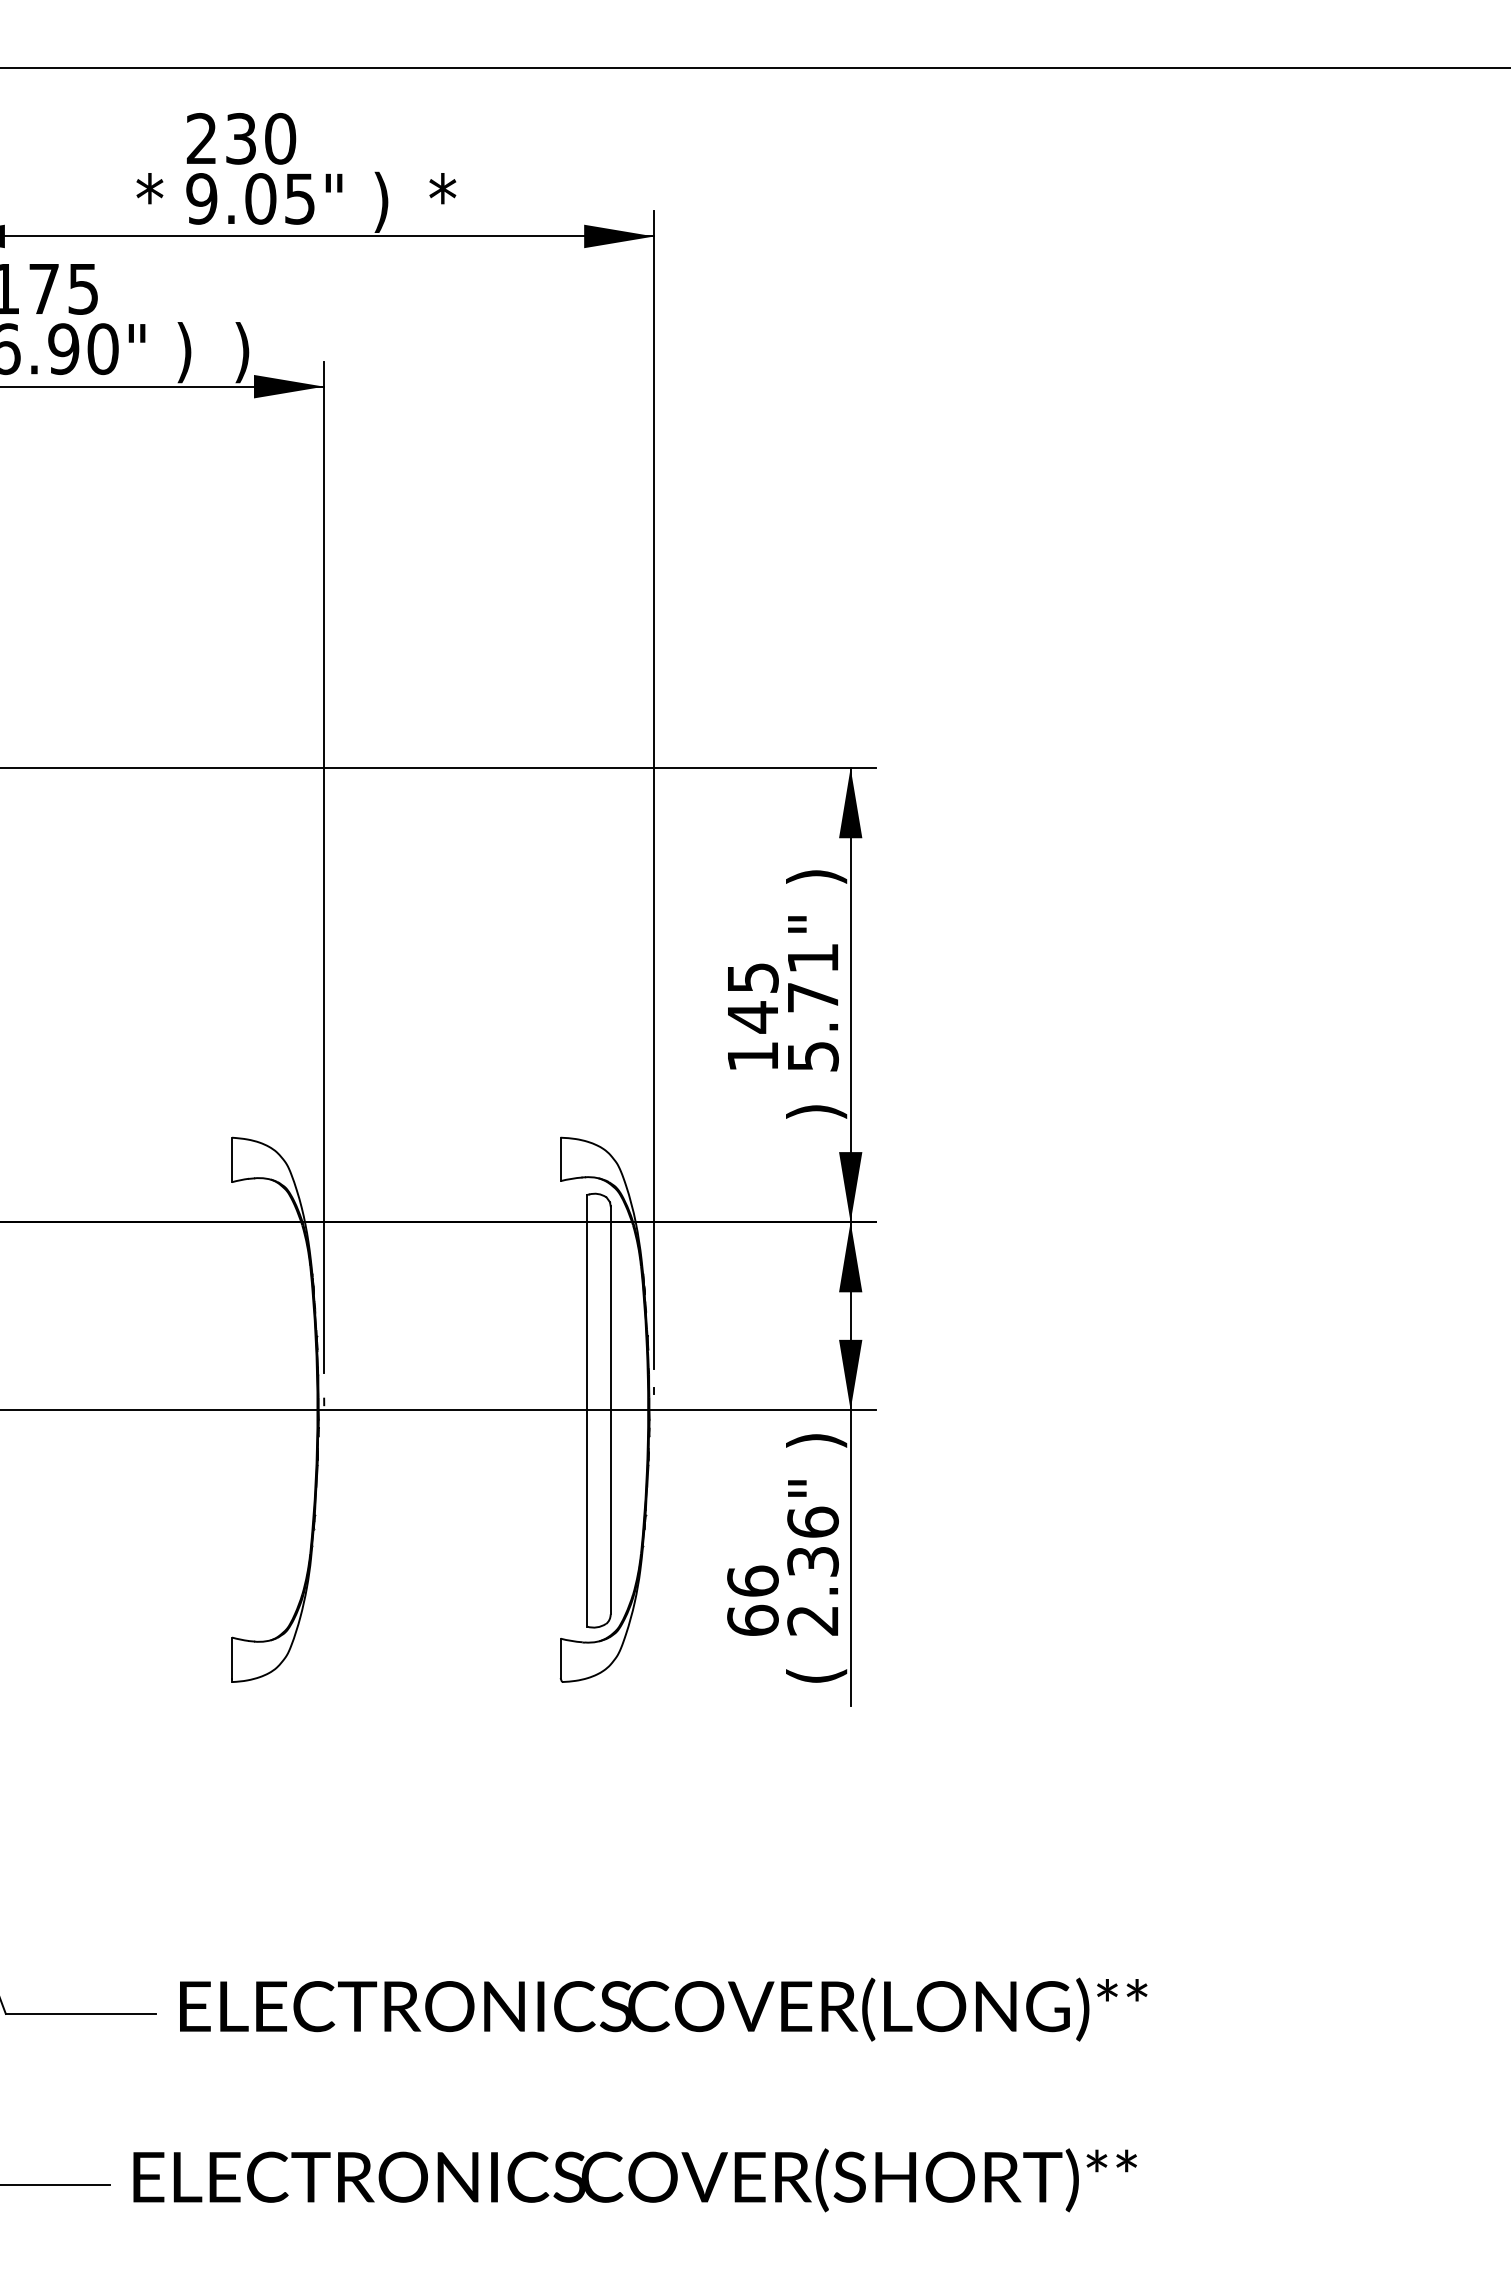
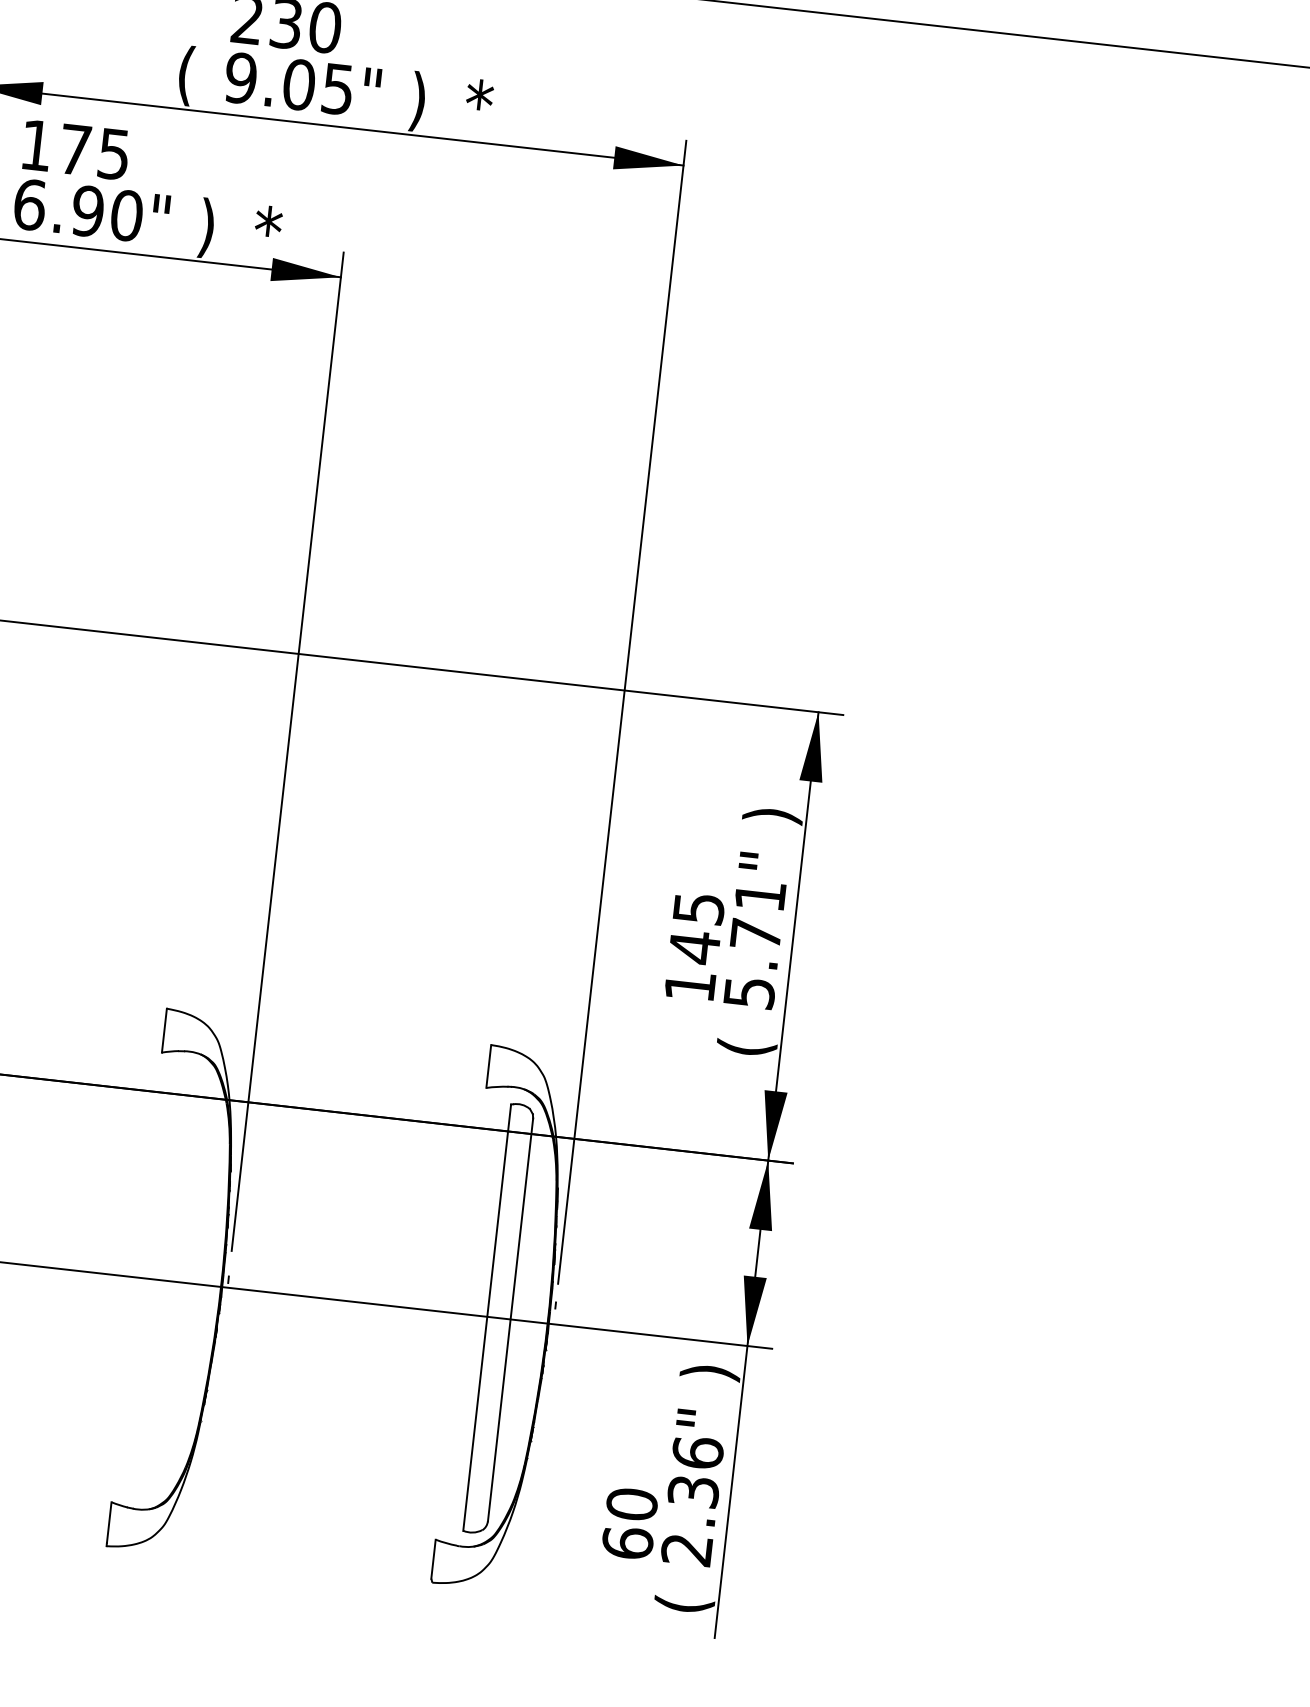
text: (149, 201) -> (189, 75), * -> (
text: (245, 352) -> (267, 234), ) -> *
text: (816, 1111) -> (746, 1047), ) -> (
text: (752, 1580) -> (631, 1503), 66 -> 60

